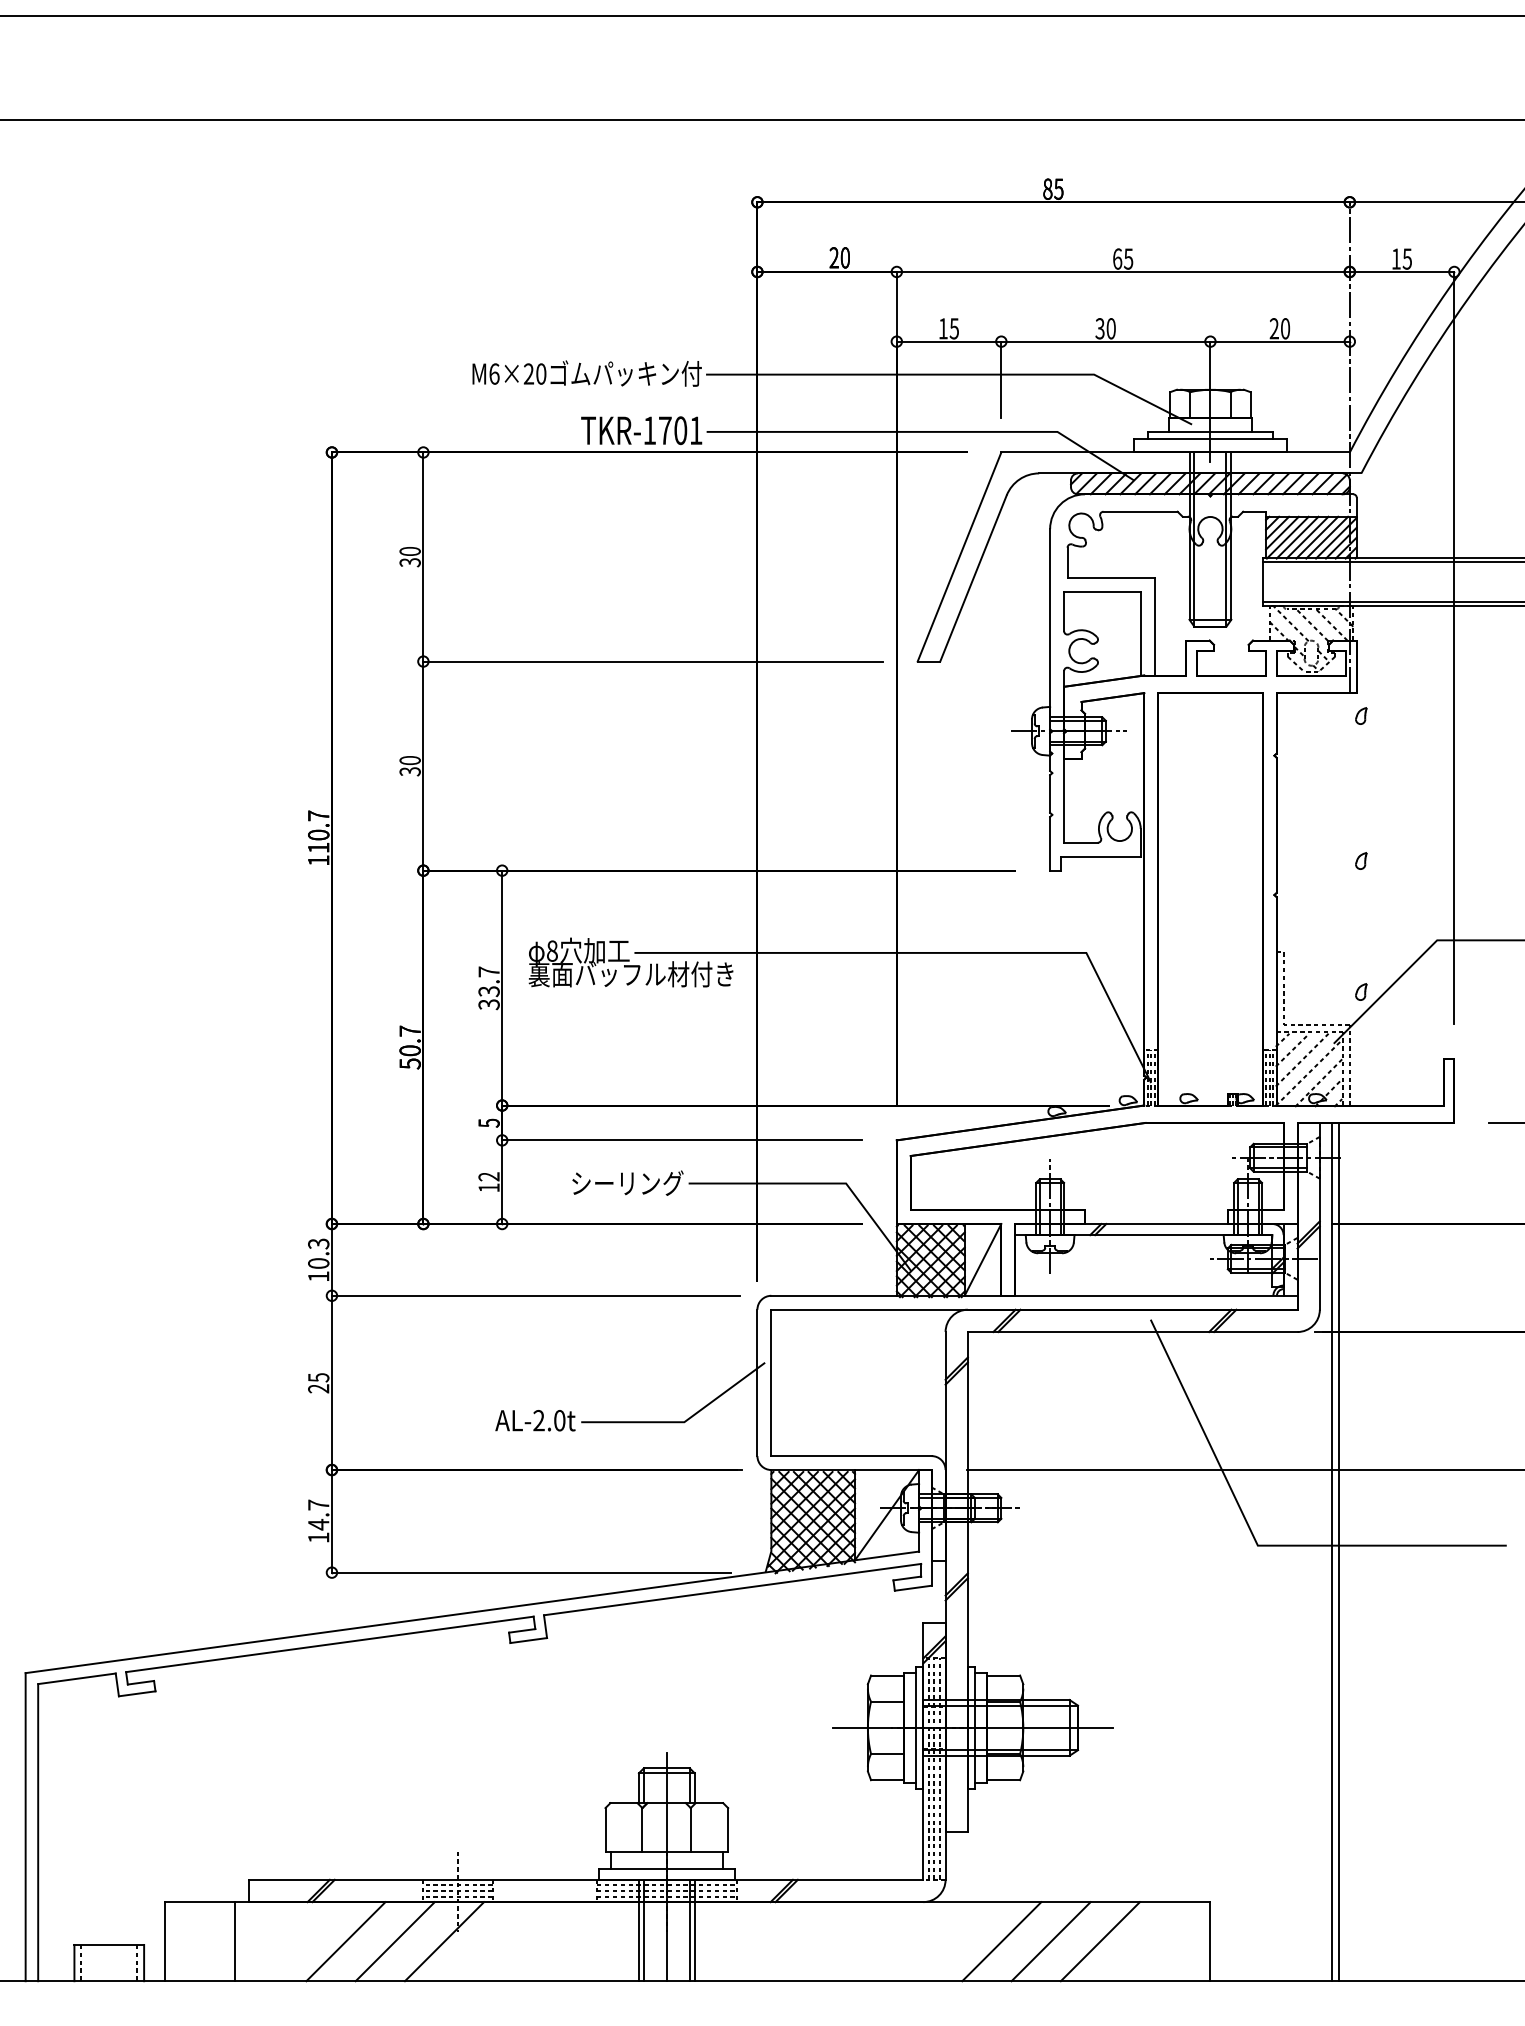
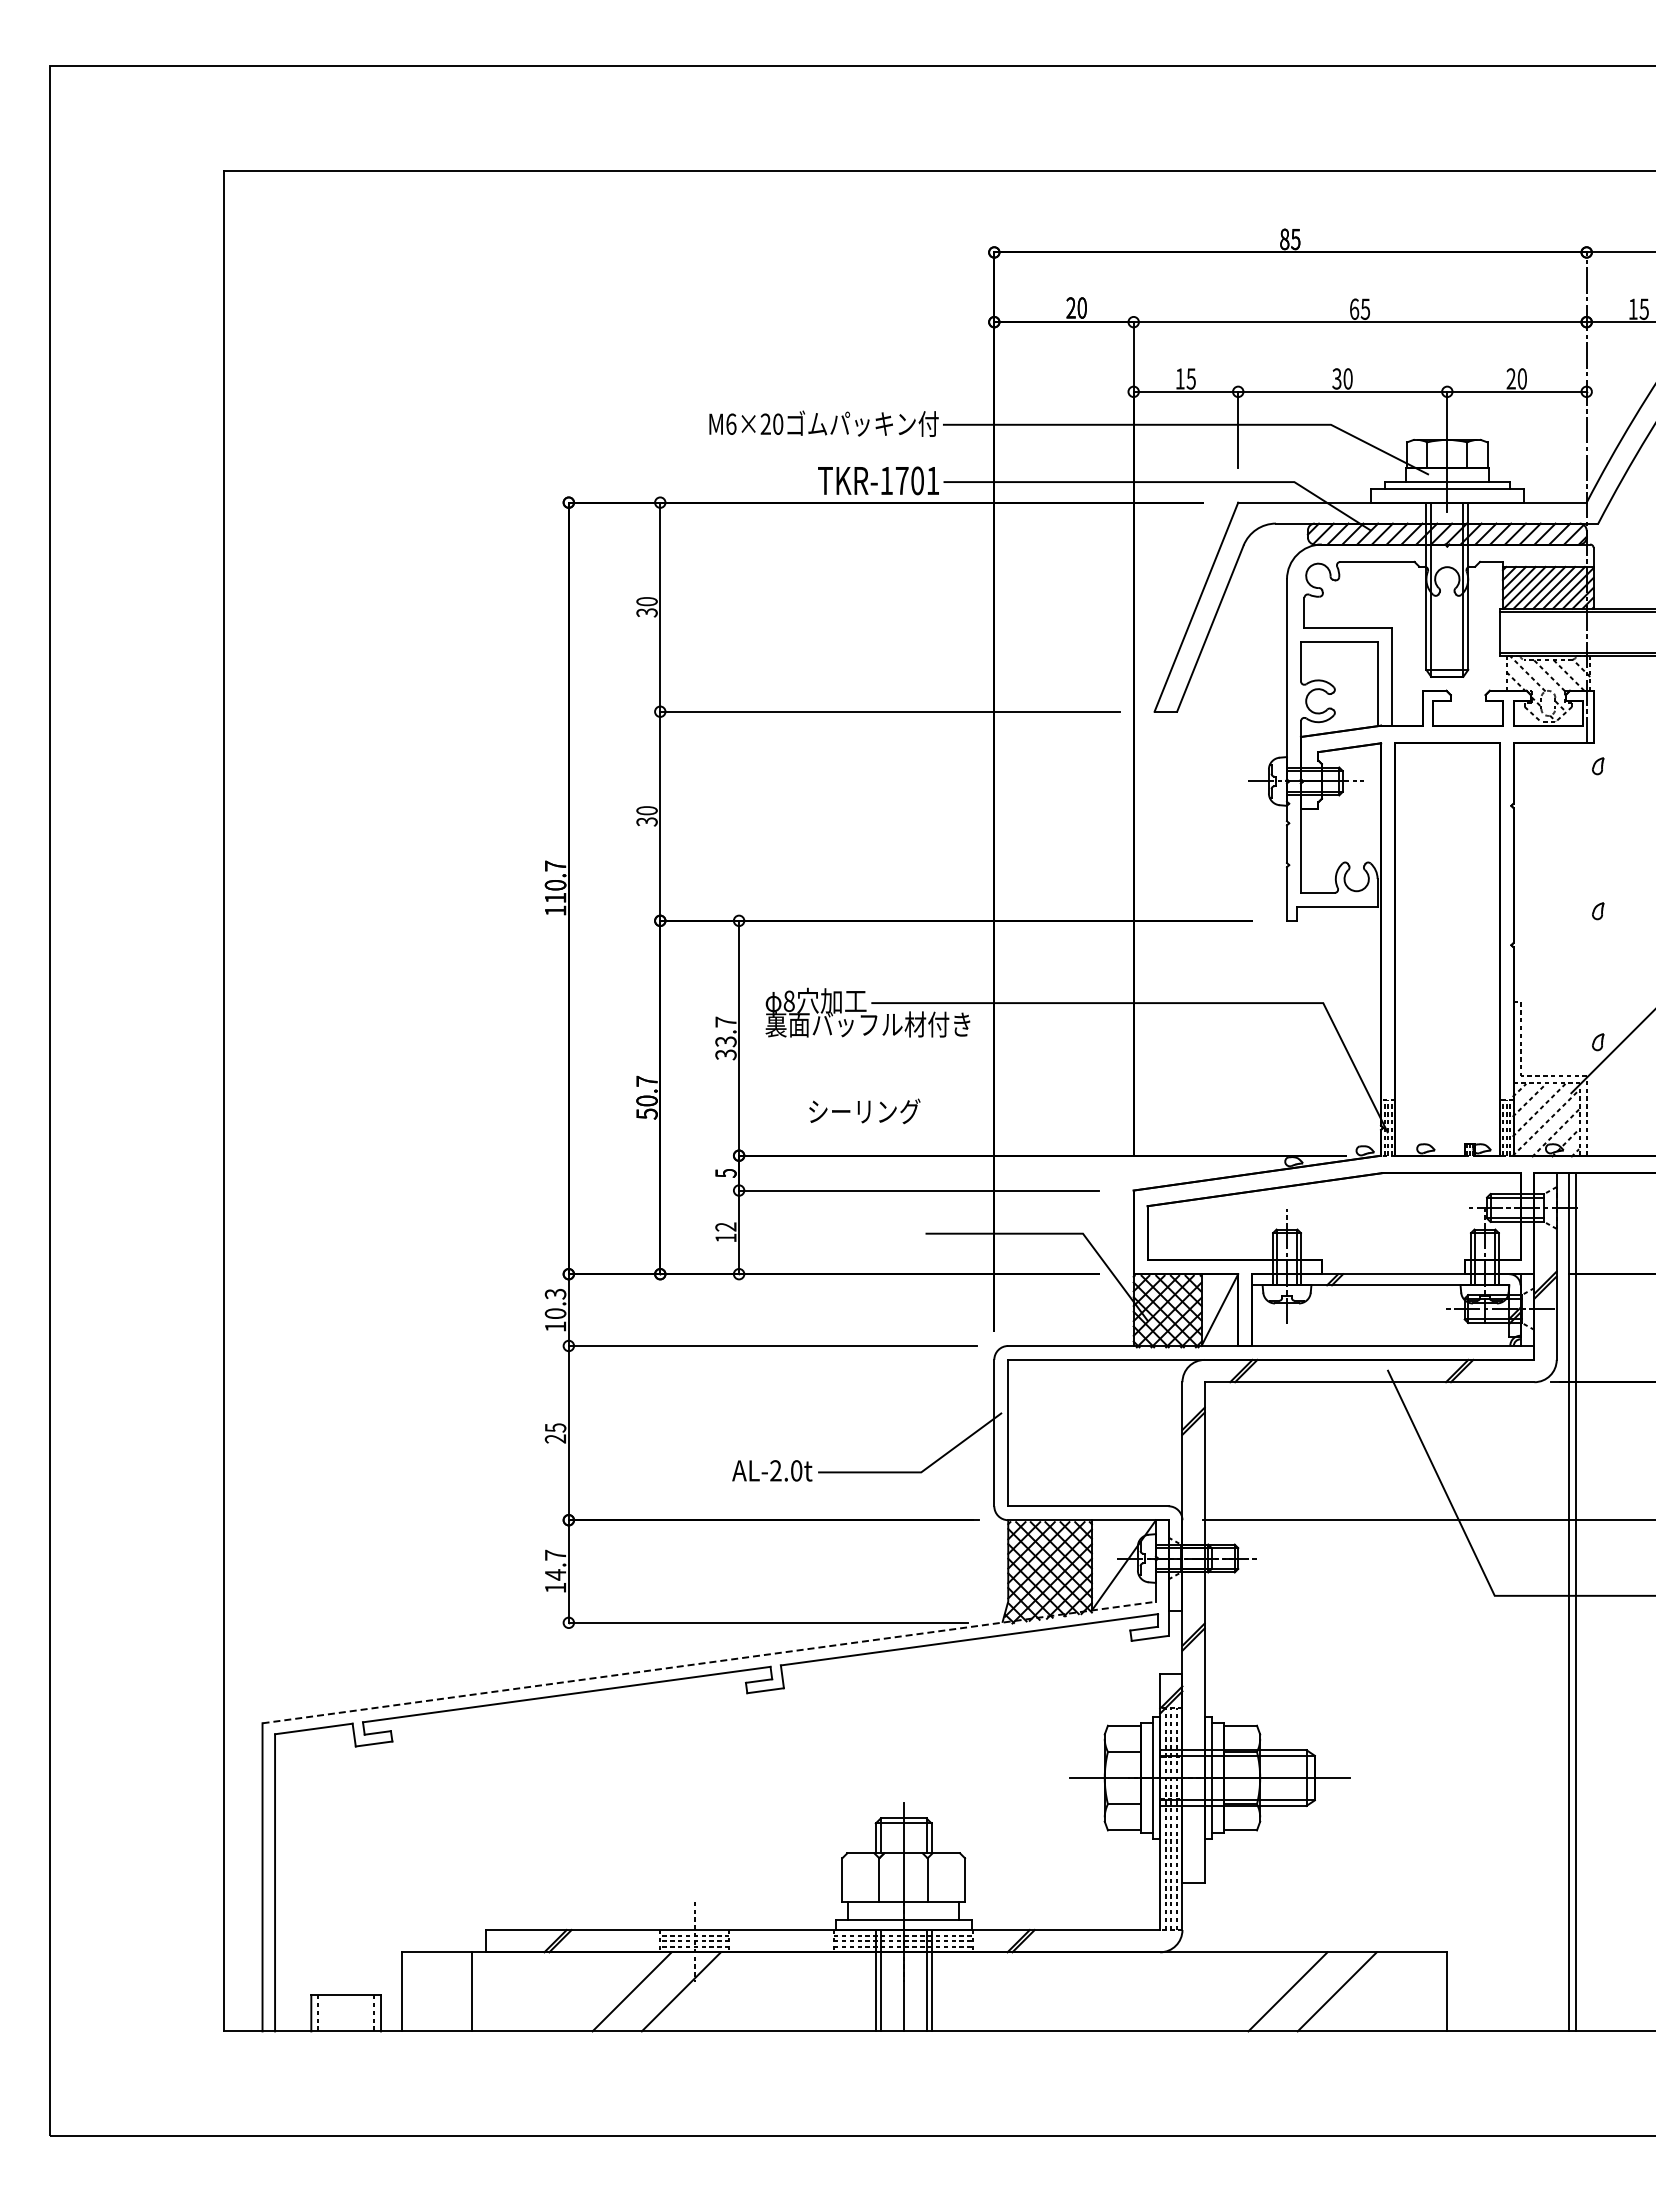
text: (627, 1183) -> (864, 1111), moved
line: (472, 1612) -> (709, 1662), solid -> dashed
line: (345, 1941) -> (582, 1991), removed
line: (1001, 1941) -> (1238, 1991), removed

